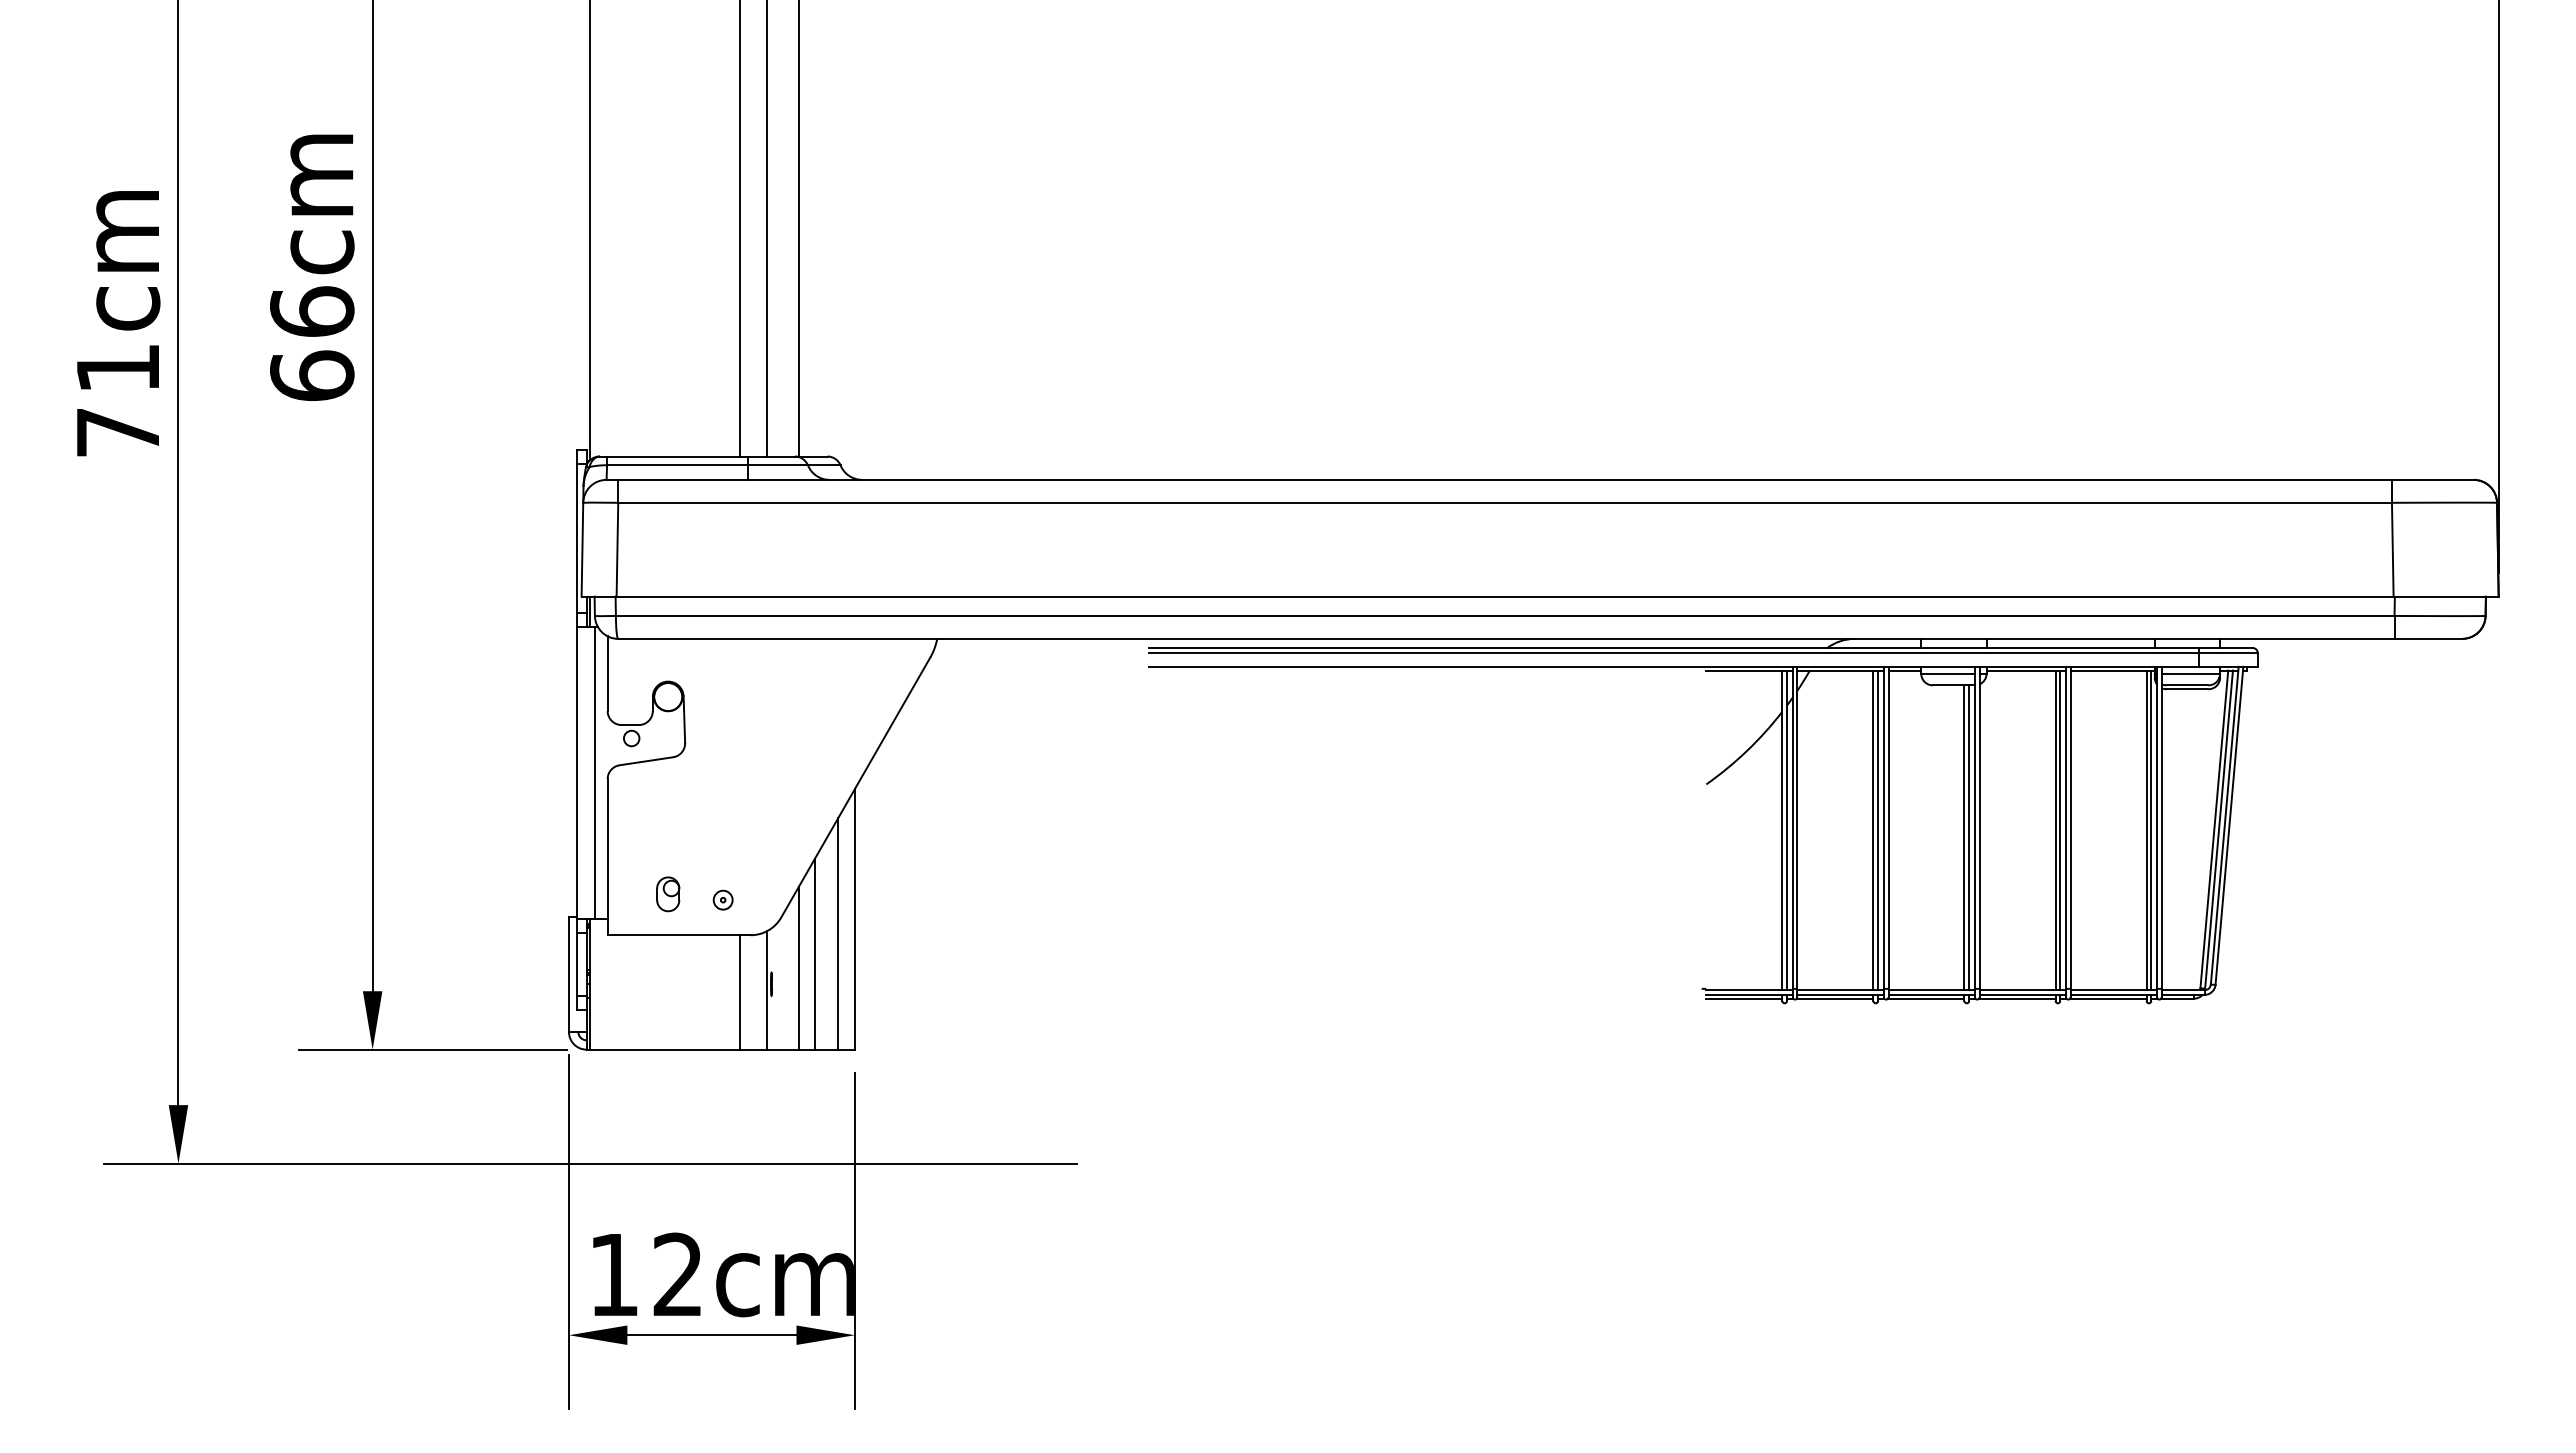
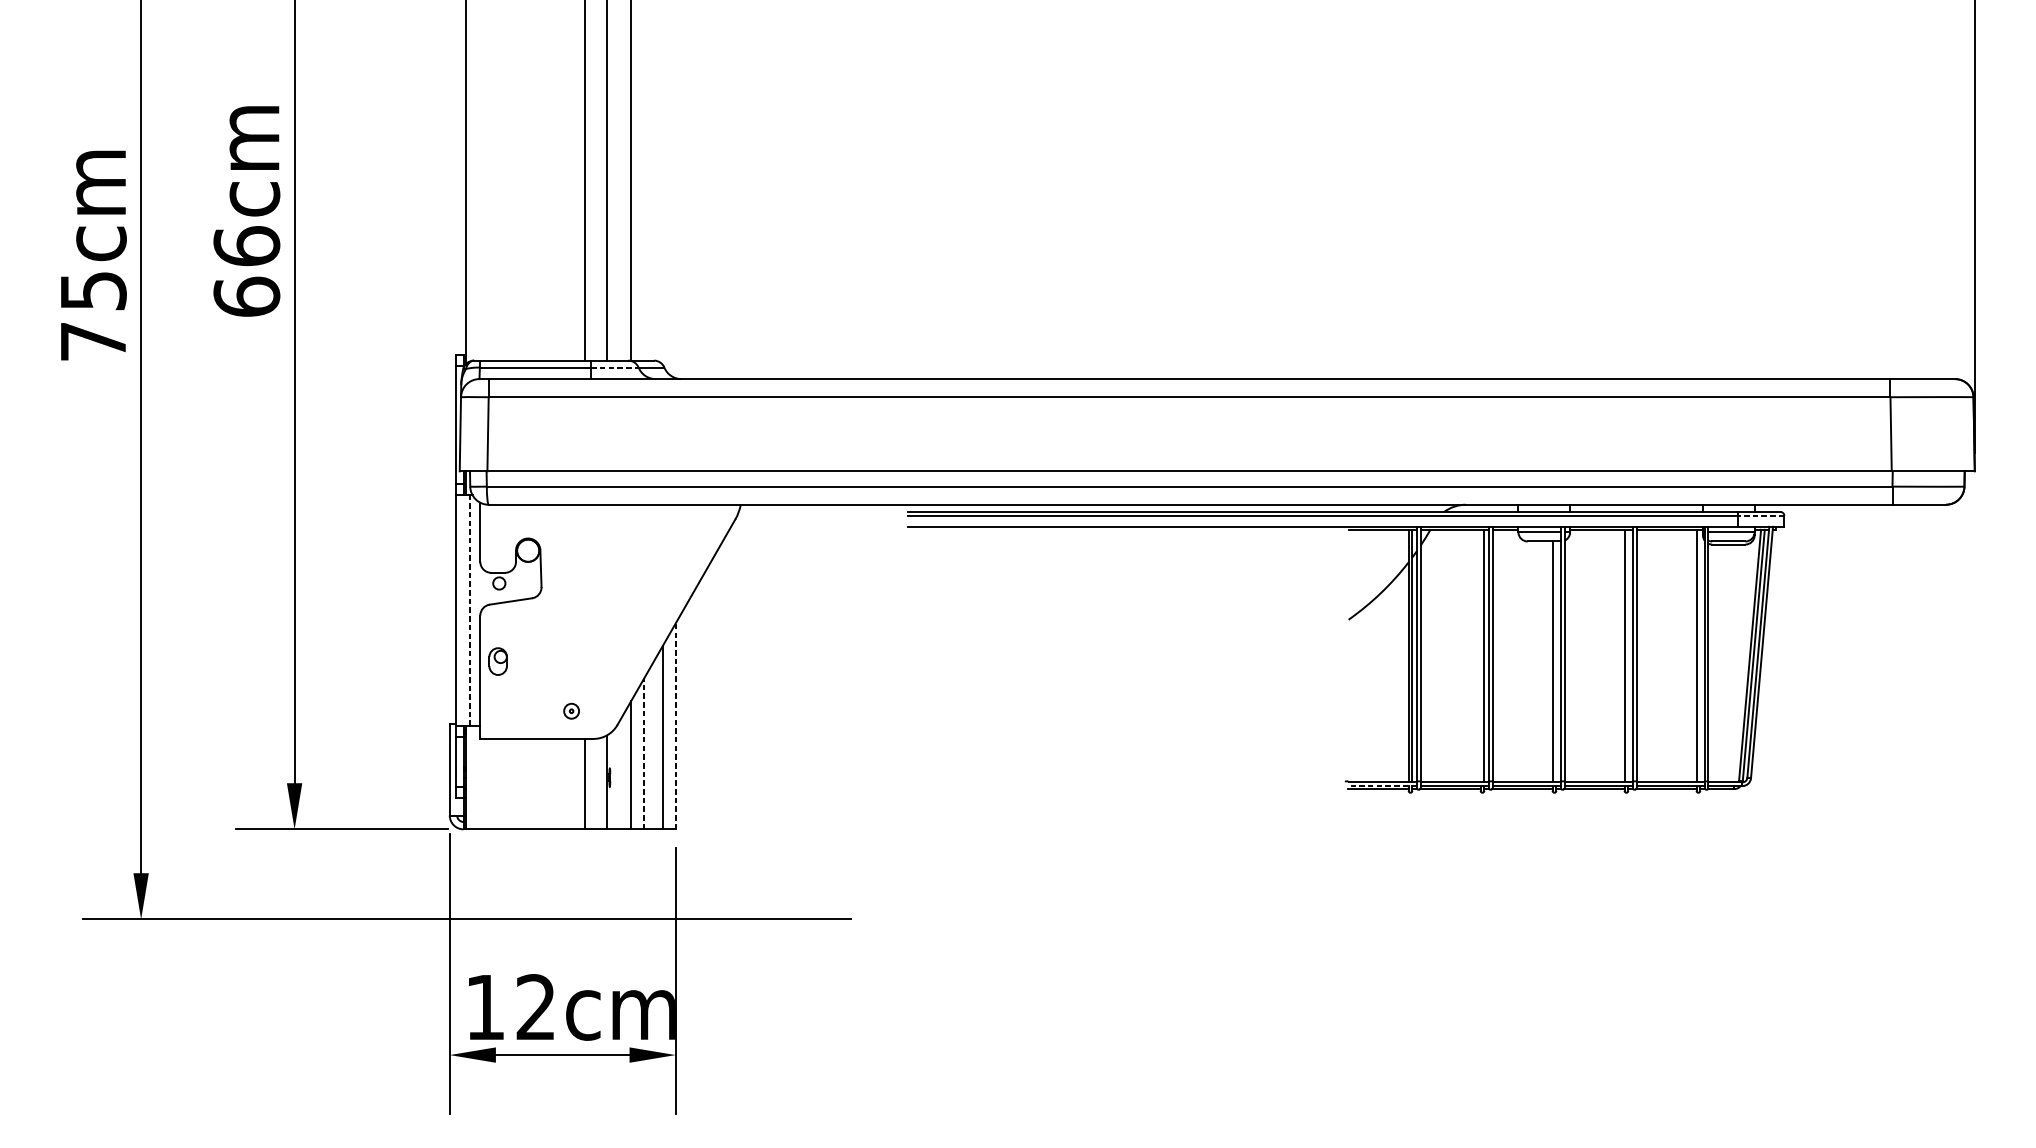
text: (118, 368) -> (93, 291), 71cm -> 75cm
line: (777, 465) -> (614, 367), solid -> dashed
line: (2227, 652) -> (1760, 515), solid -> dashed
line: (594, 772) -> (469, 610), solid -> dashed
line: (1873, 830) -> (1480, 656), removed
line: (2060, 830) -> (1628, 656), removed
line: (2151, 830) -> (1700, 656), removed
line: (1969, 837) -> (1556, 661), removed
part: (668, 894) -> (498, 661), moved
line: (854, 918) -> (675, 725), solid -> dashed
line: (814, 954) -> (643, 754), solid -> dashed
line: (1749, 994) -> (1382, 785), solid -> dashed

